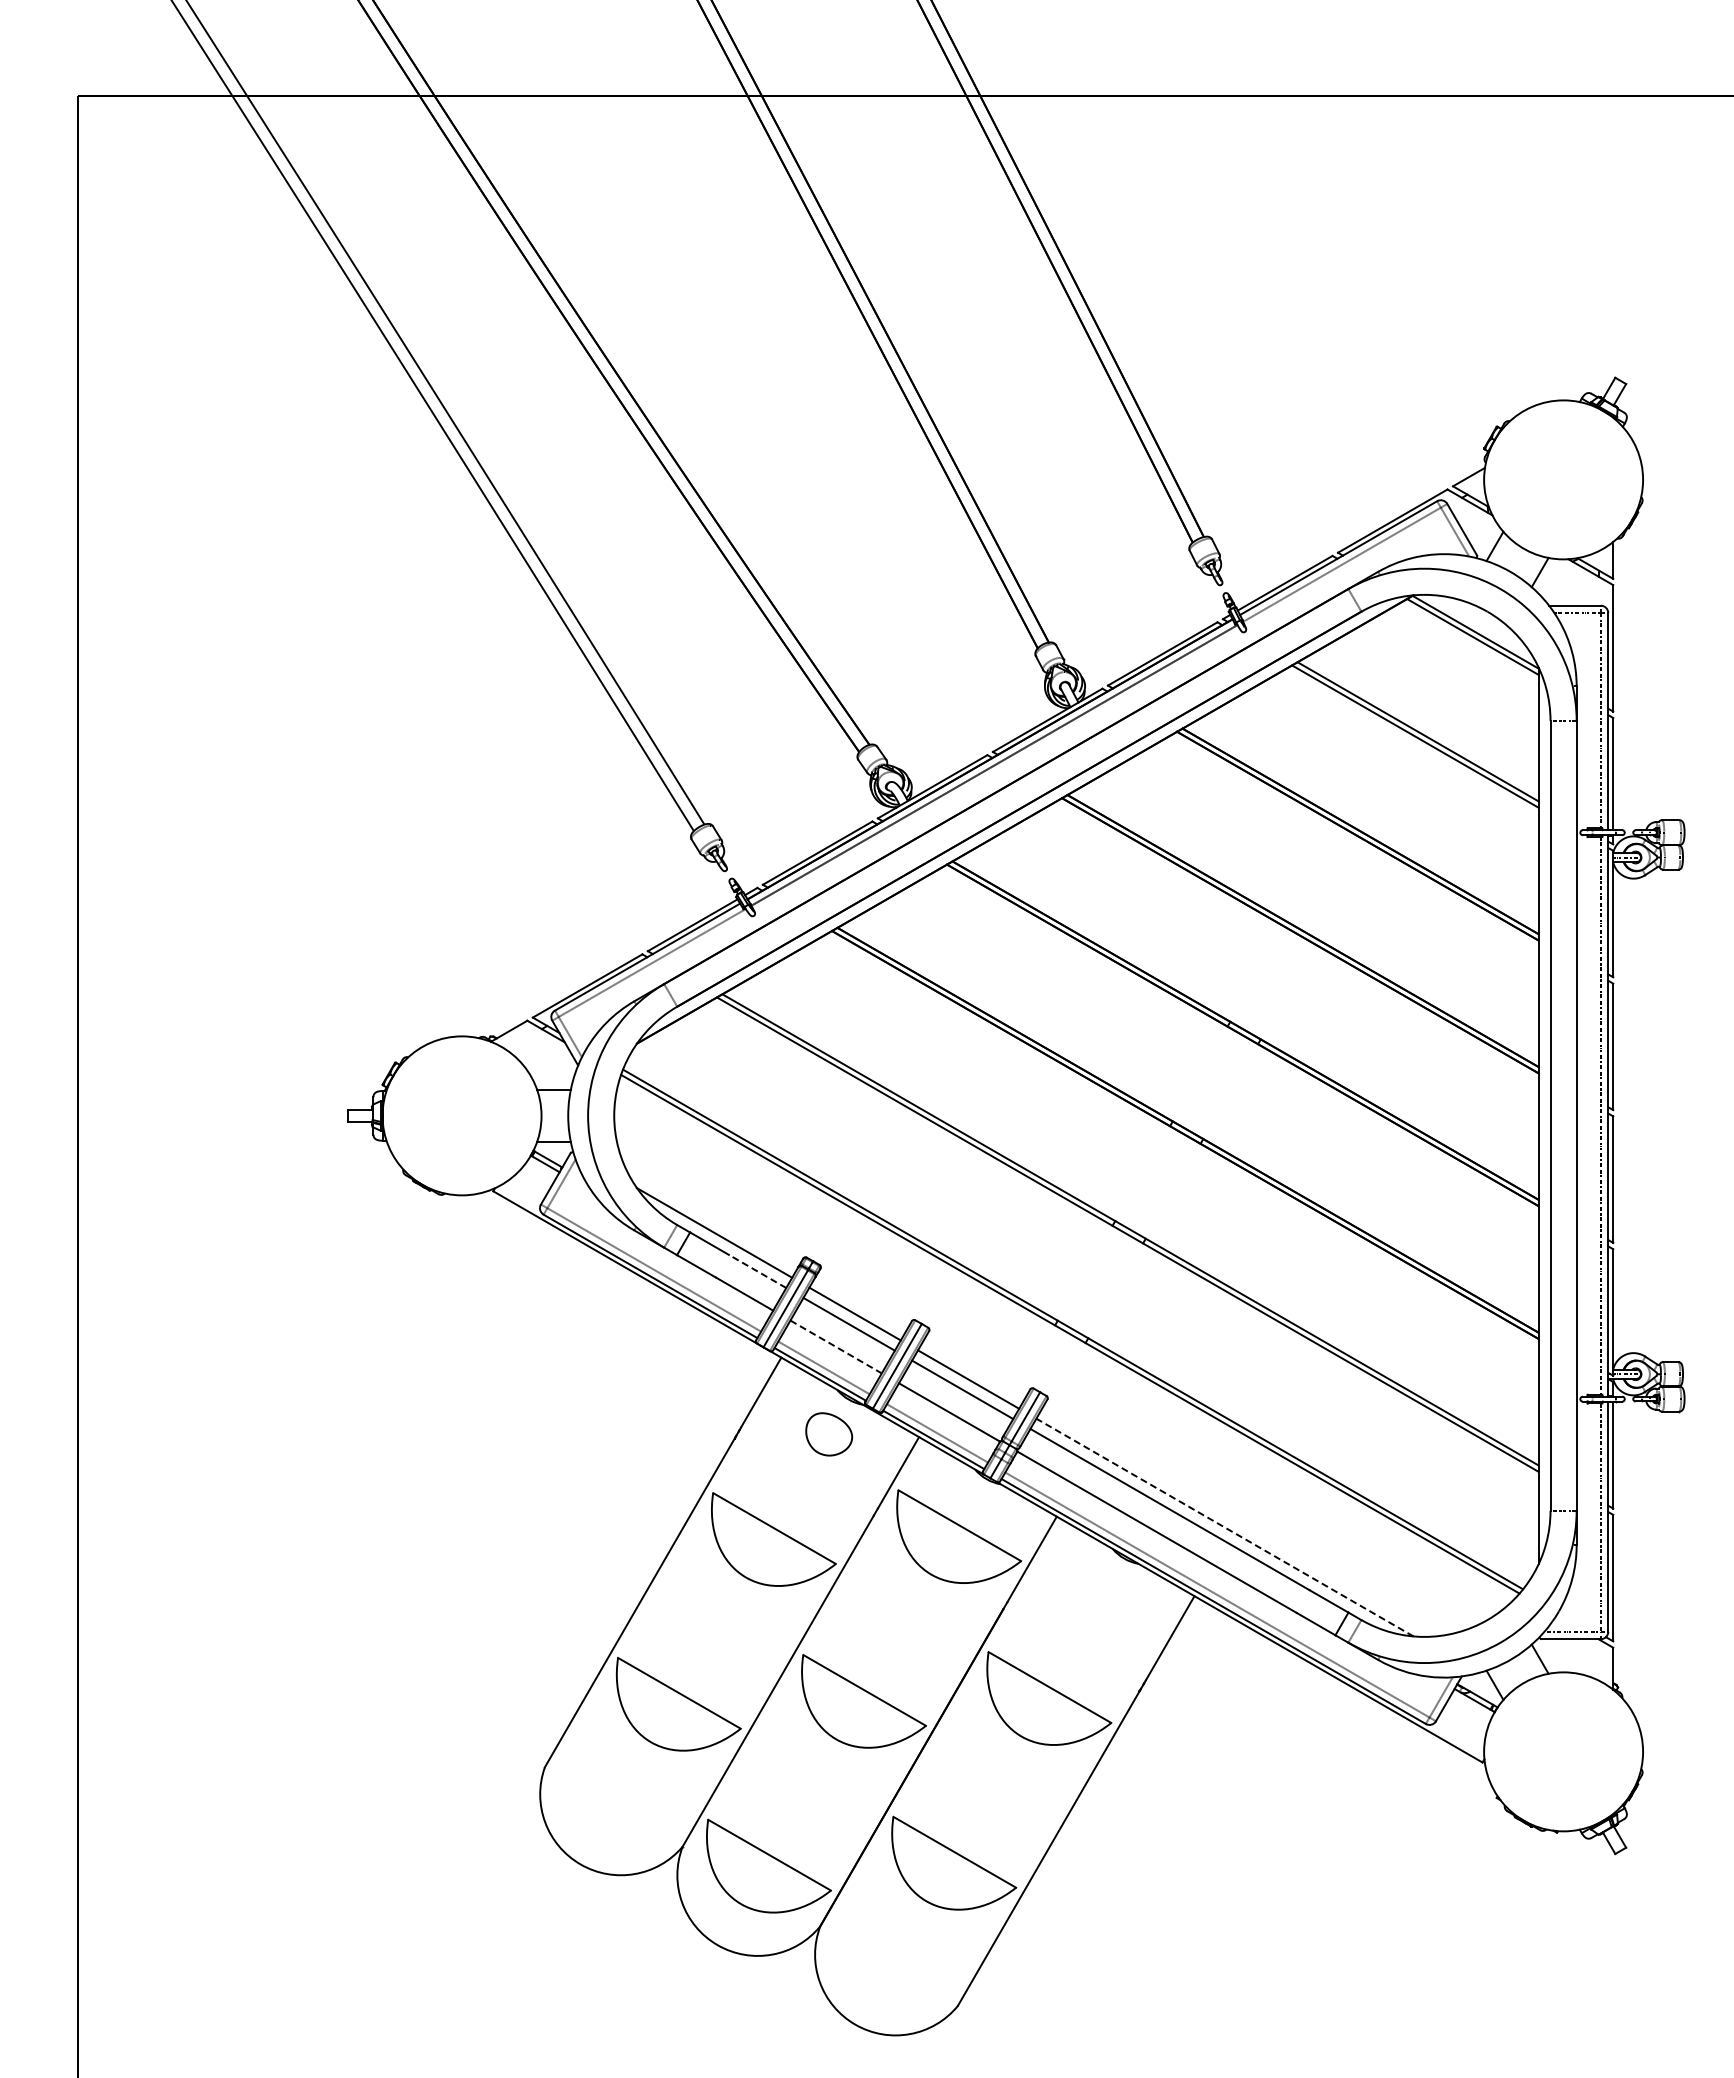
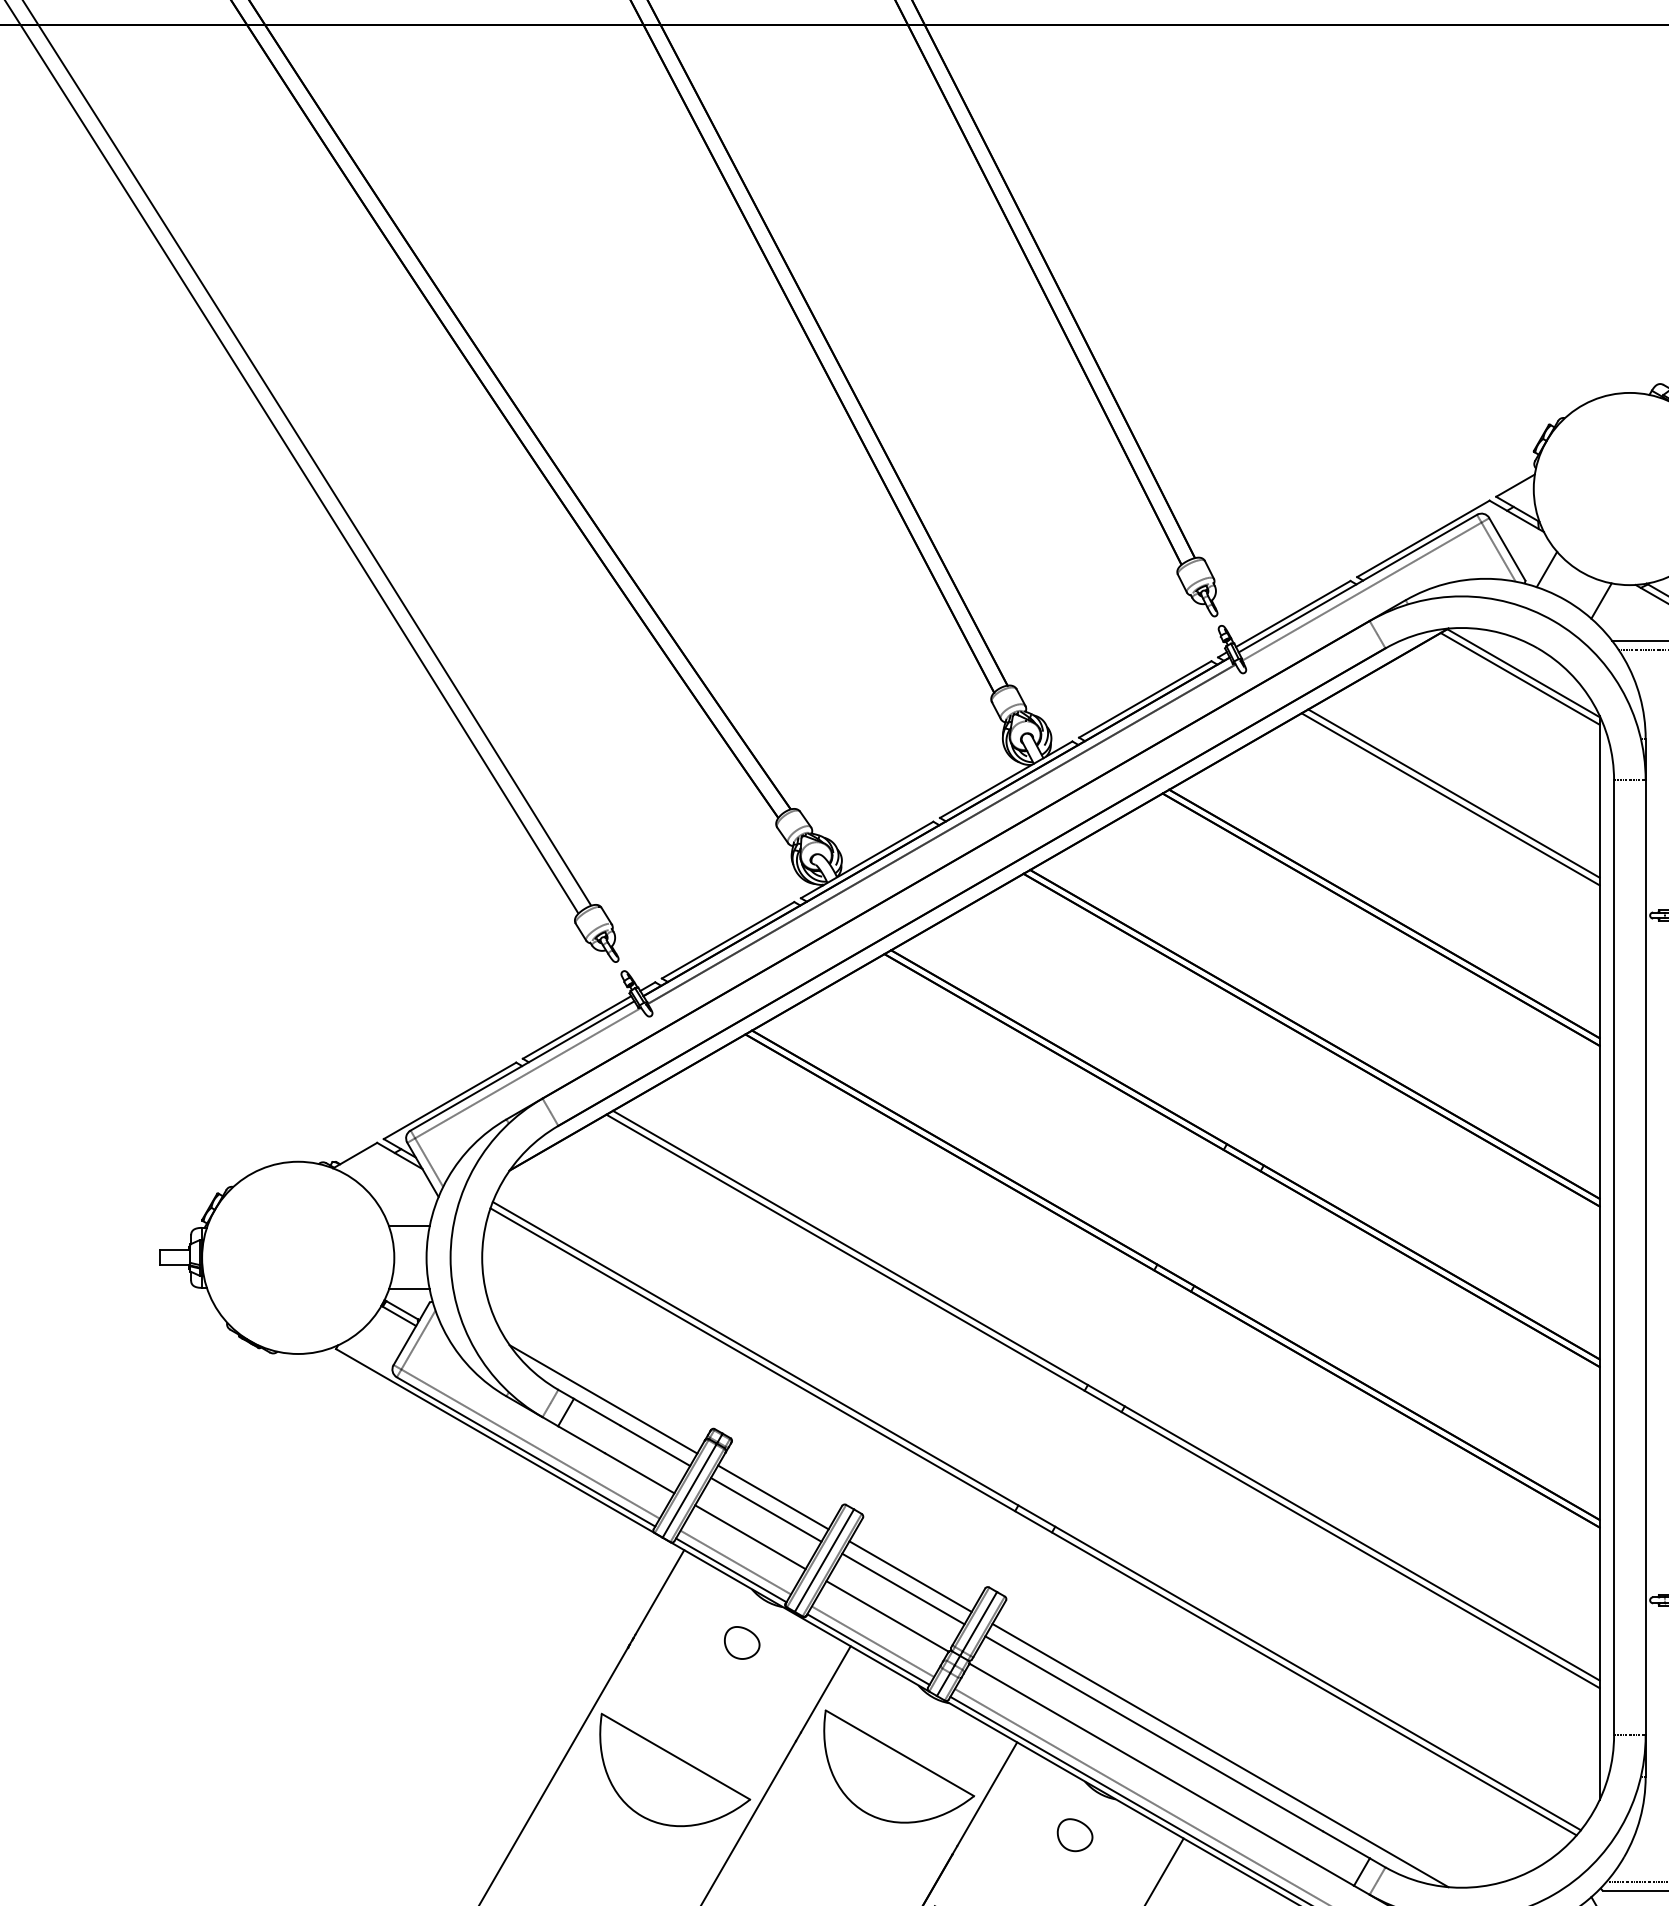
line: (757, 1271) -> (655, 1446), dashed -> solid
line: (836, 1346) -> (750, 1536), dashed -> solid
part: (829, 1434) -> (742, 1643), size x0.62
line: (1224, 1527) -> (1219, 1755), dashed -> solid
part: (1104, 1593) -> (1074, 1835), added

